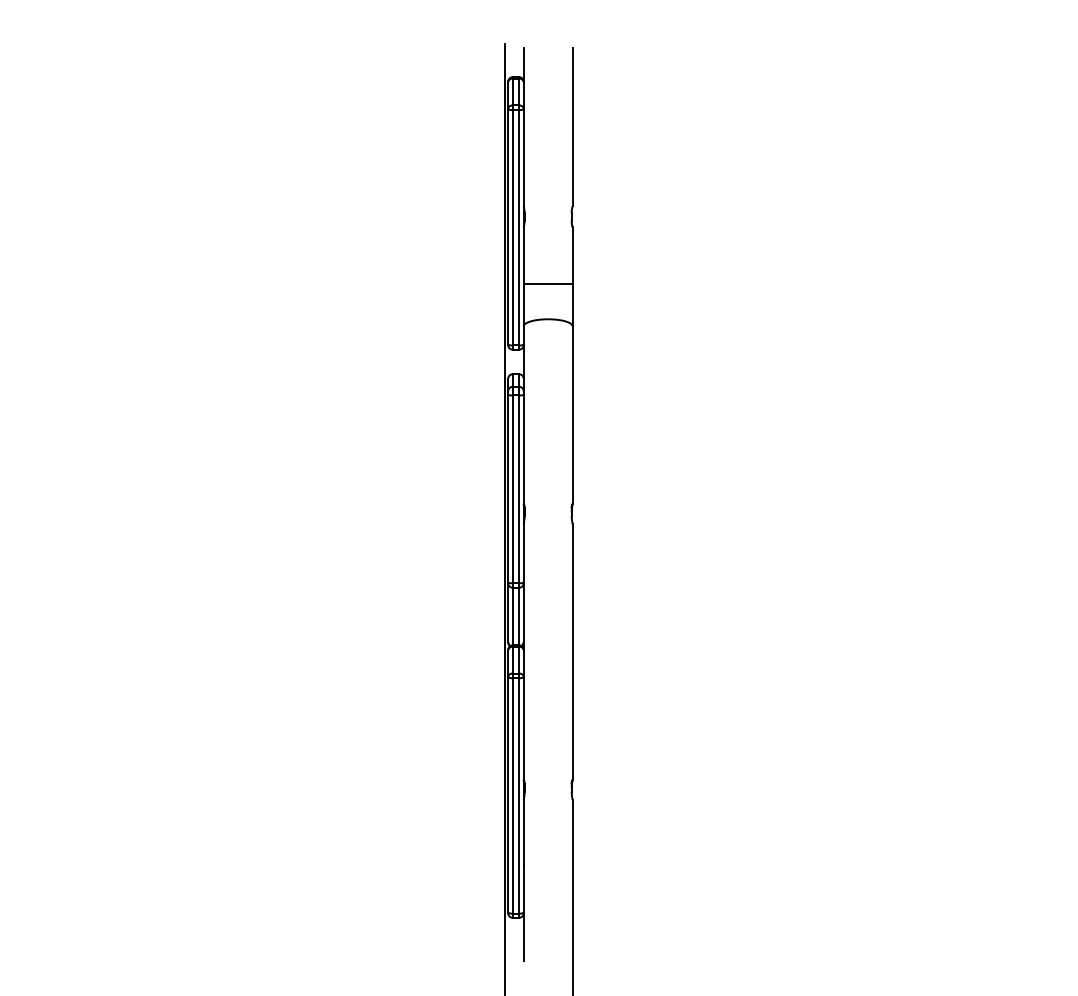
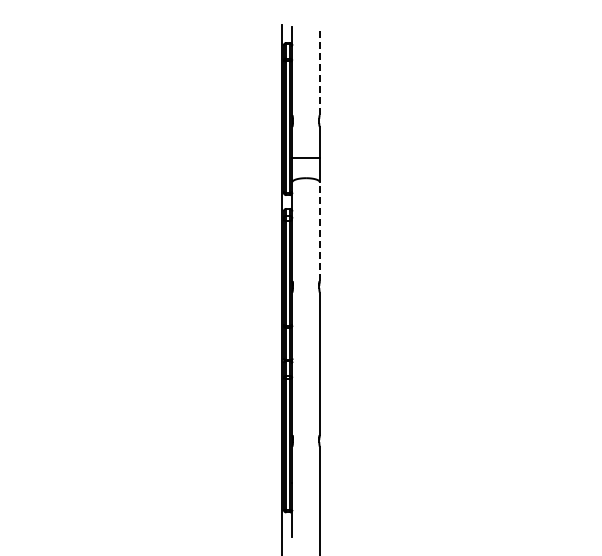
line: (572, 126) -> (319, 70), solid -> dashed
line: (572, 414) -> (319, 231), solid -> dashed

